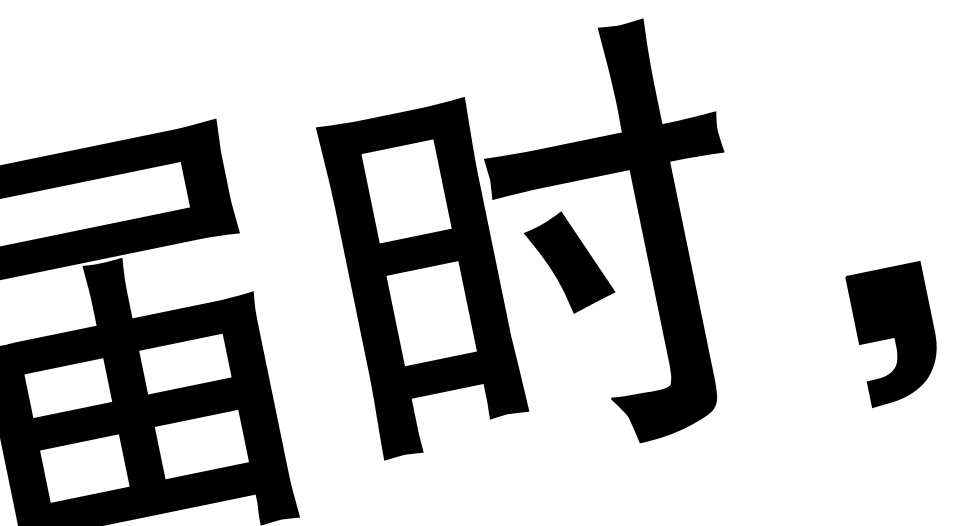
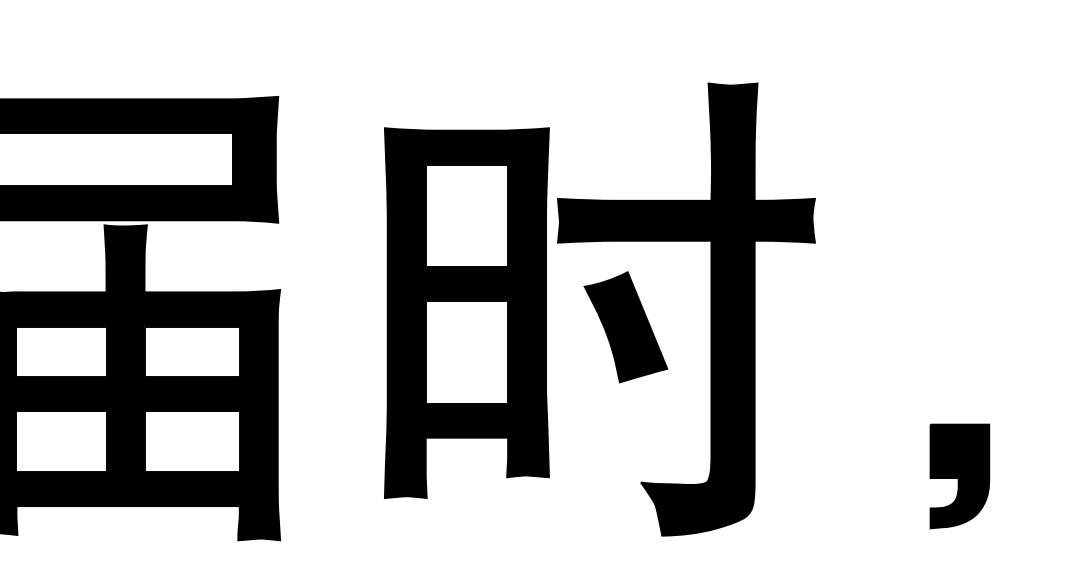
part: (895, 334) -> (959, 476), size x0.71

